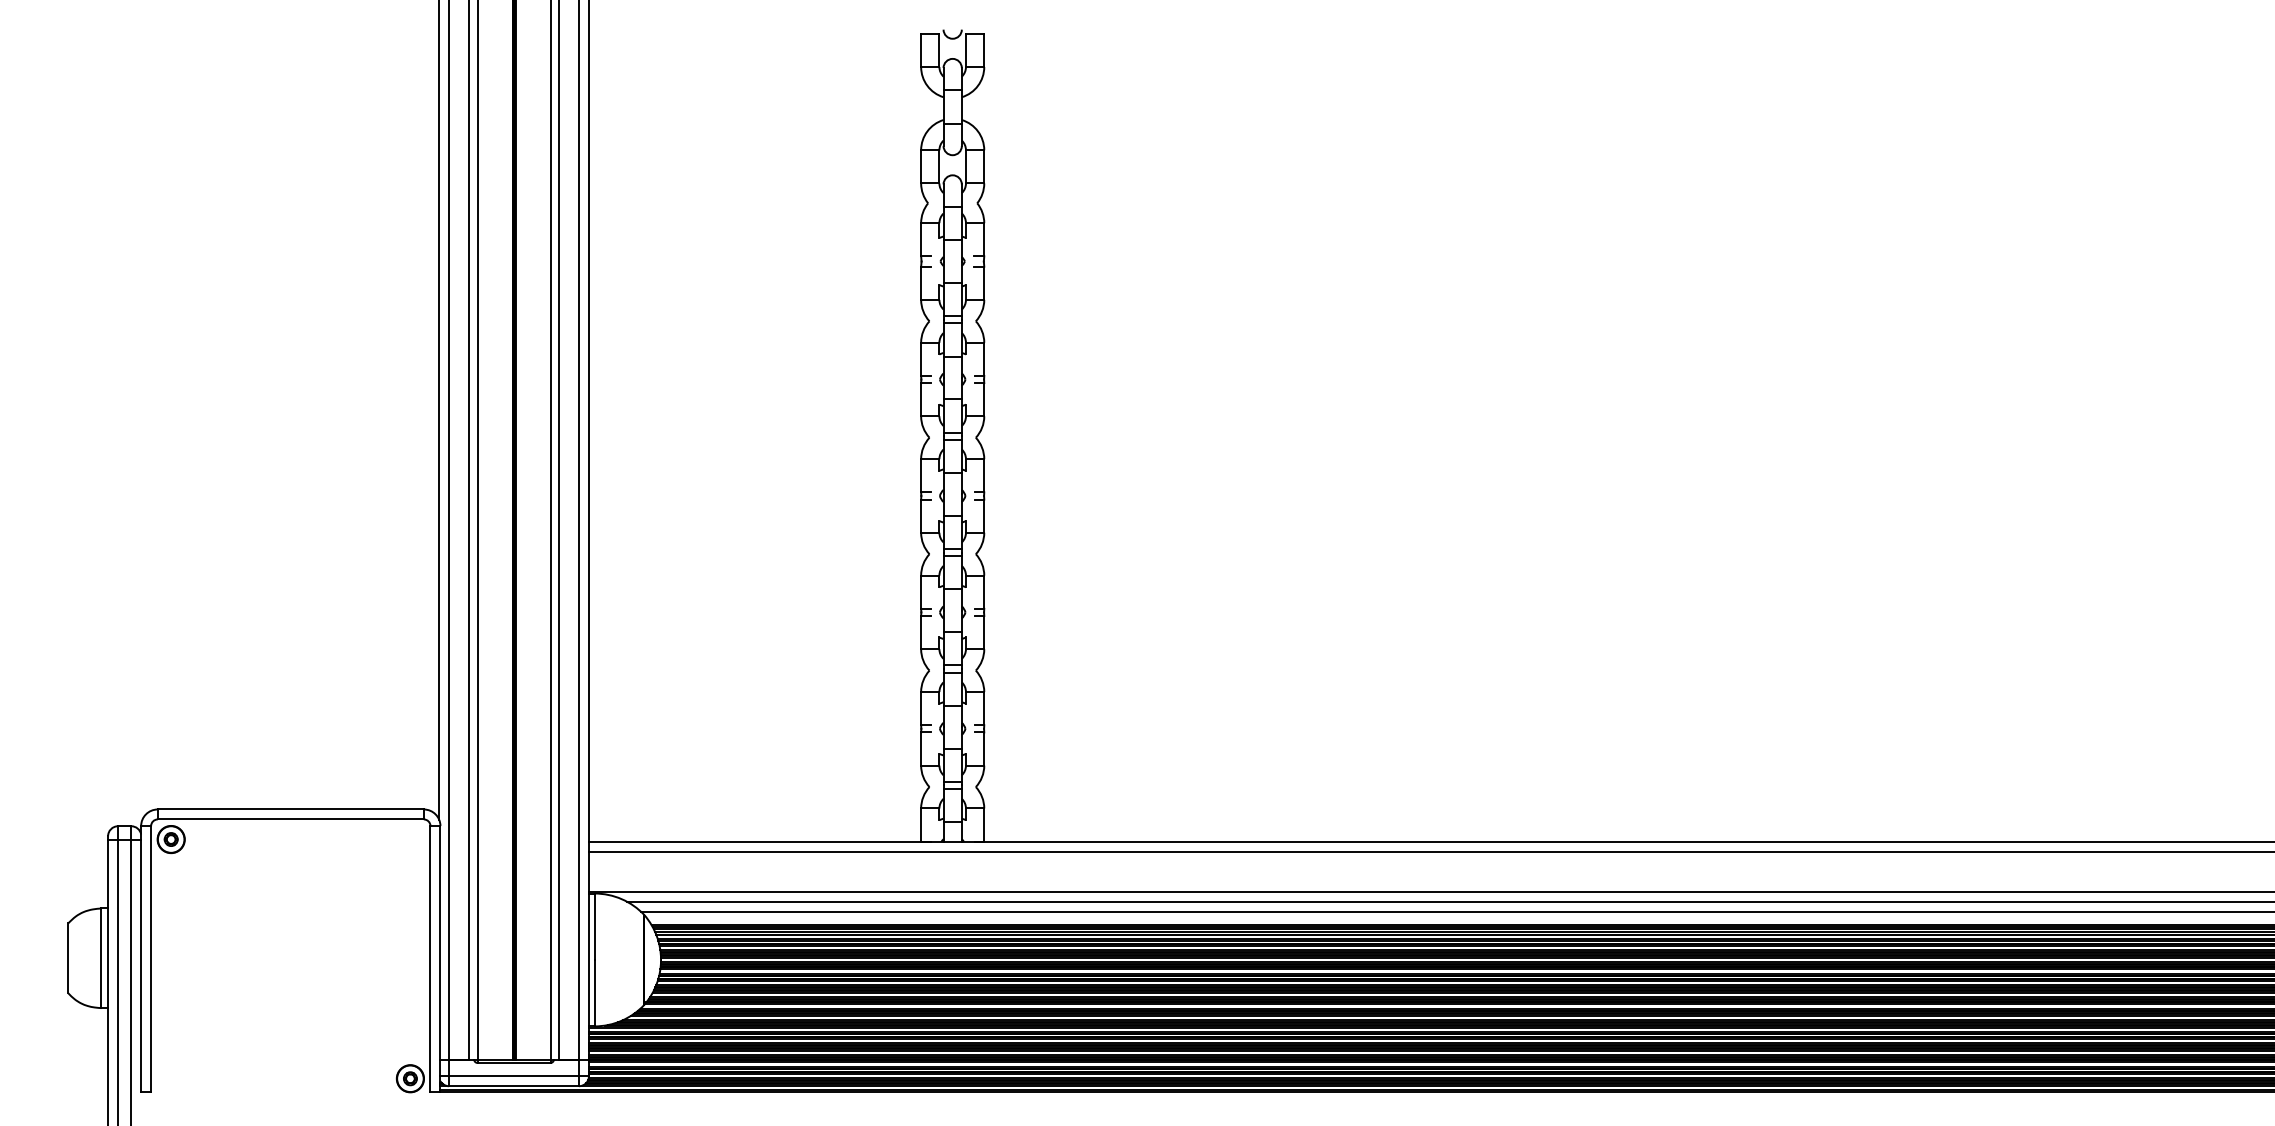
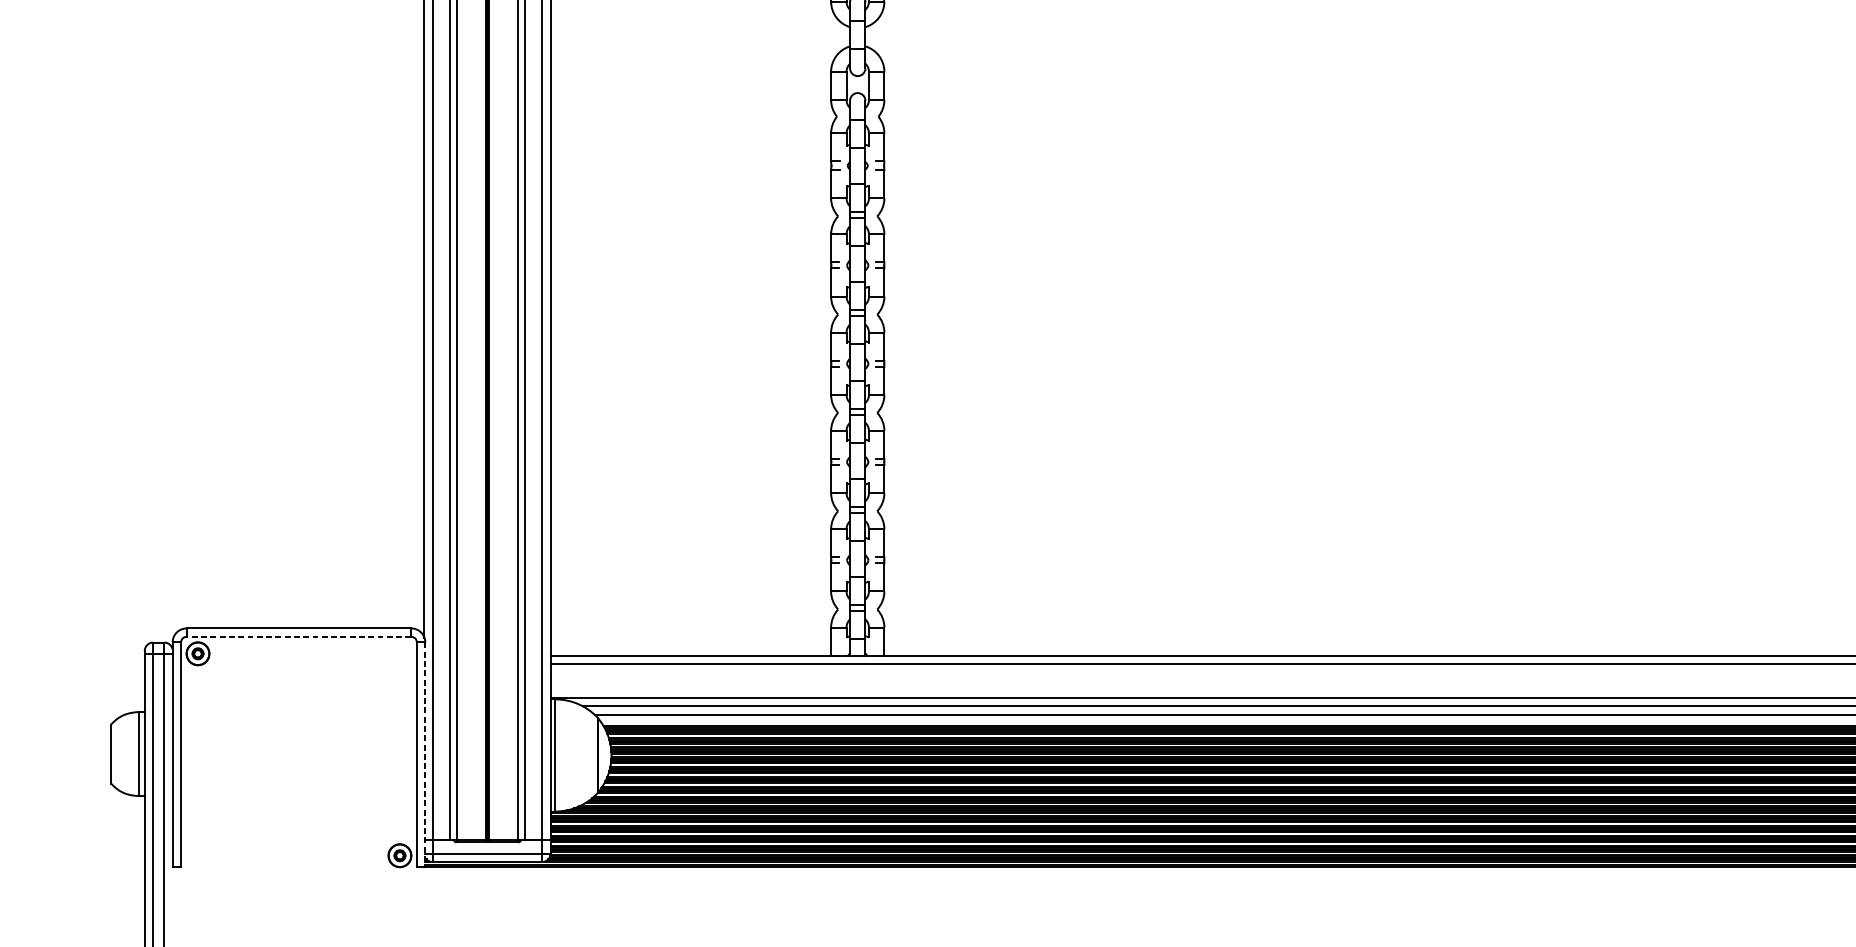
line: (290, 819) -> (298, 636), solid -> dashed
line: (440, 959) -> (425, 755), solid -> dashed

